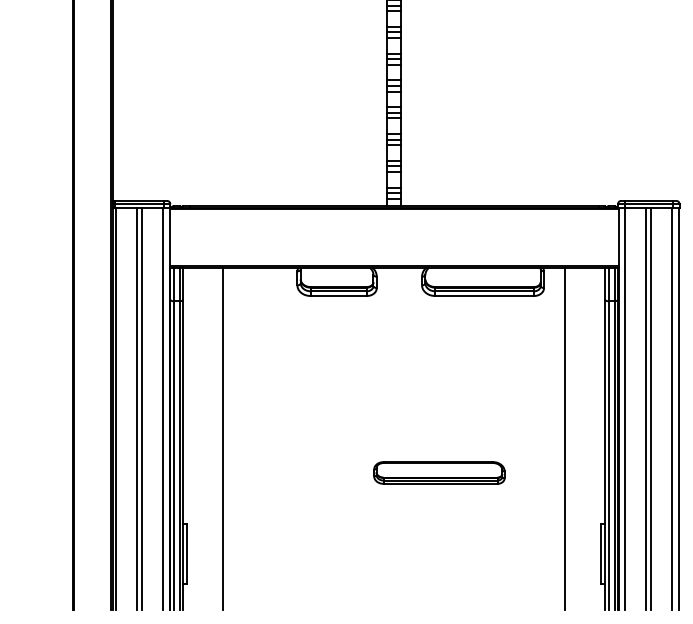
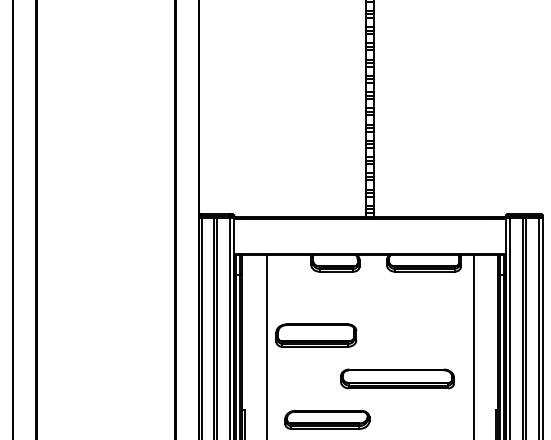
part: (305, 401) -> (316, 335), added
part: (439, 472) -> (397, 378), size x1.43
part: (323, 539) -> (327, 419), added

